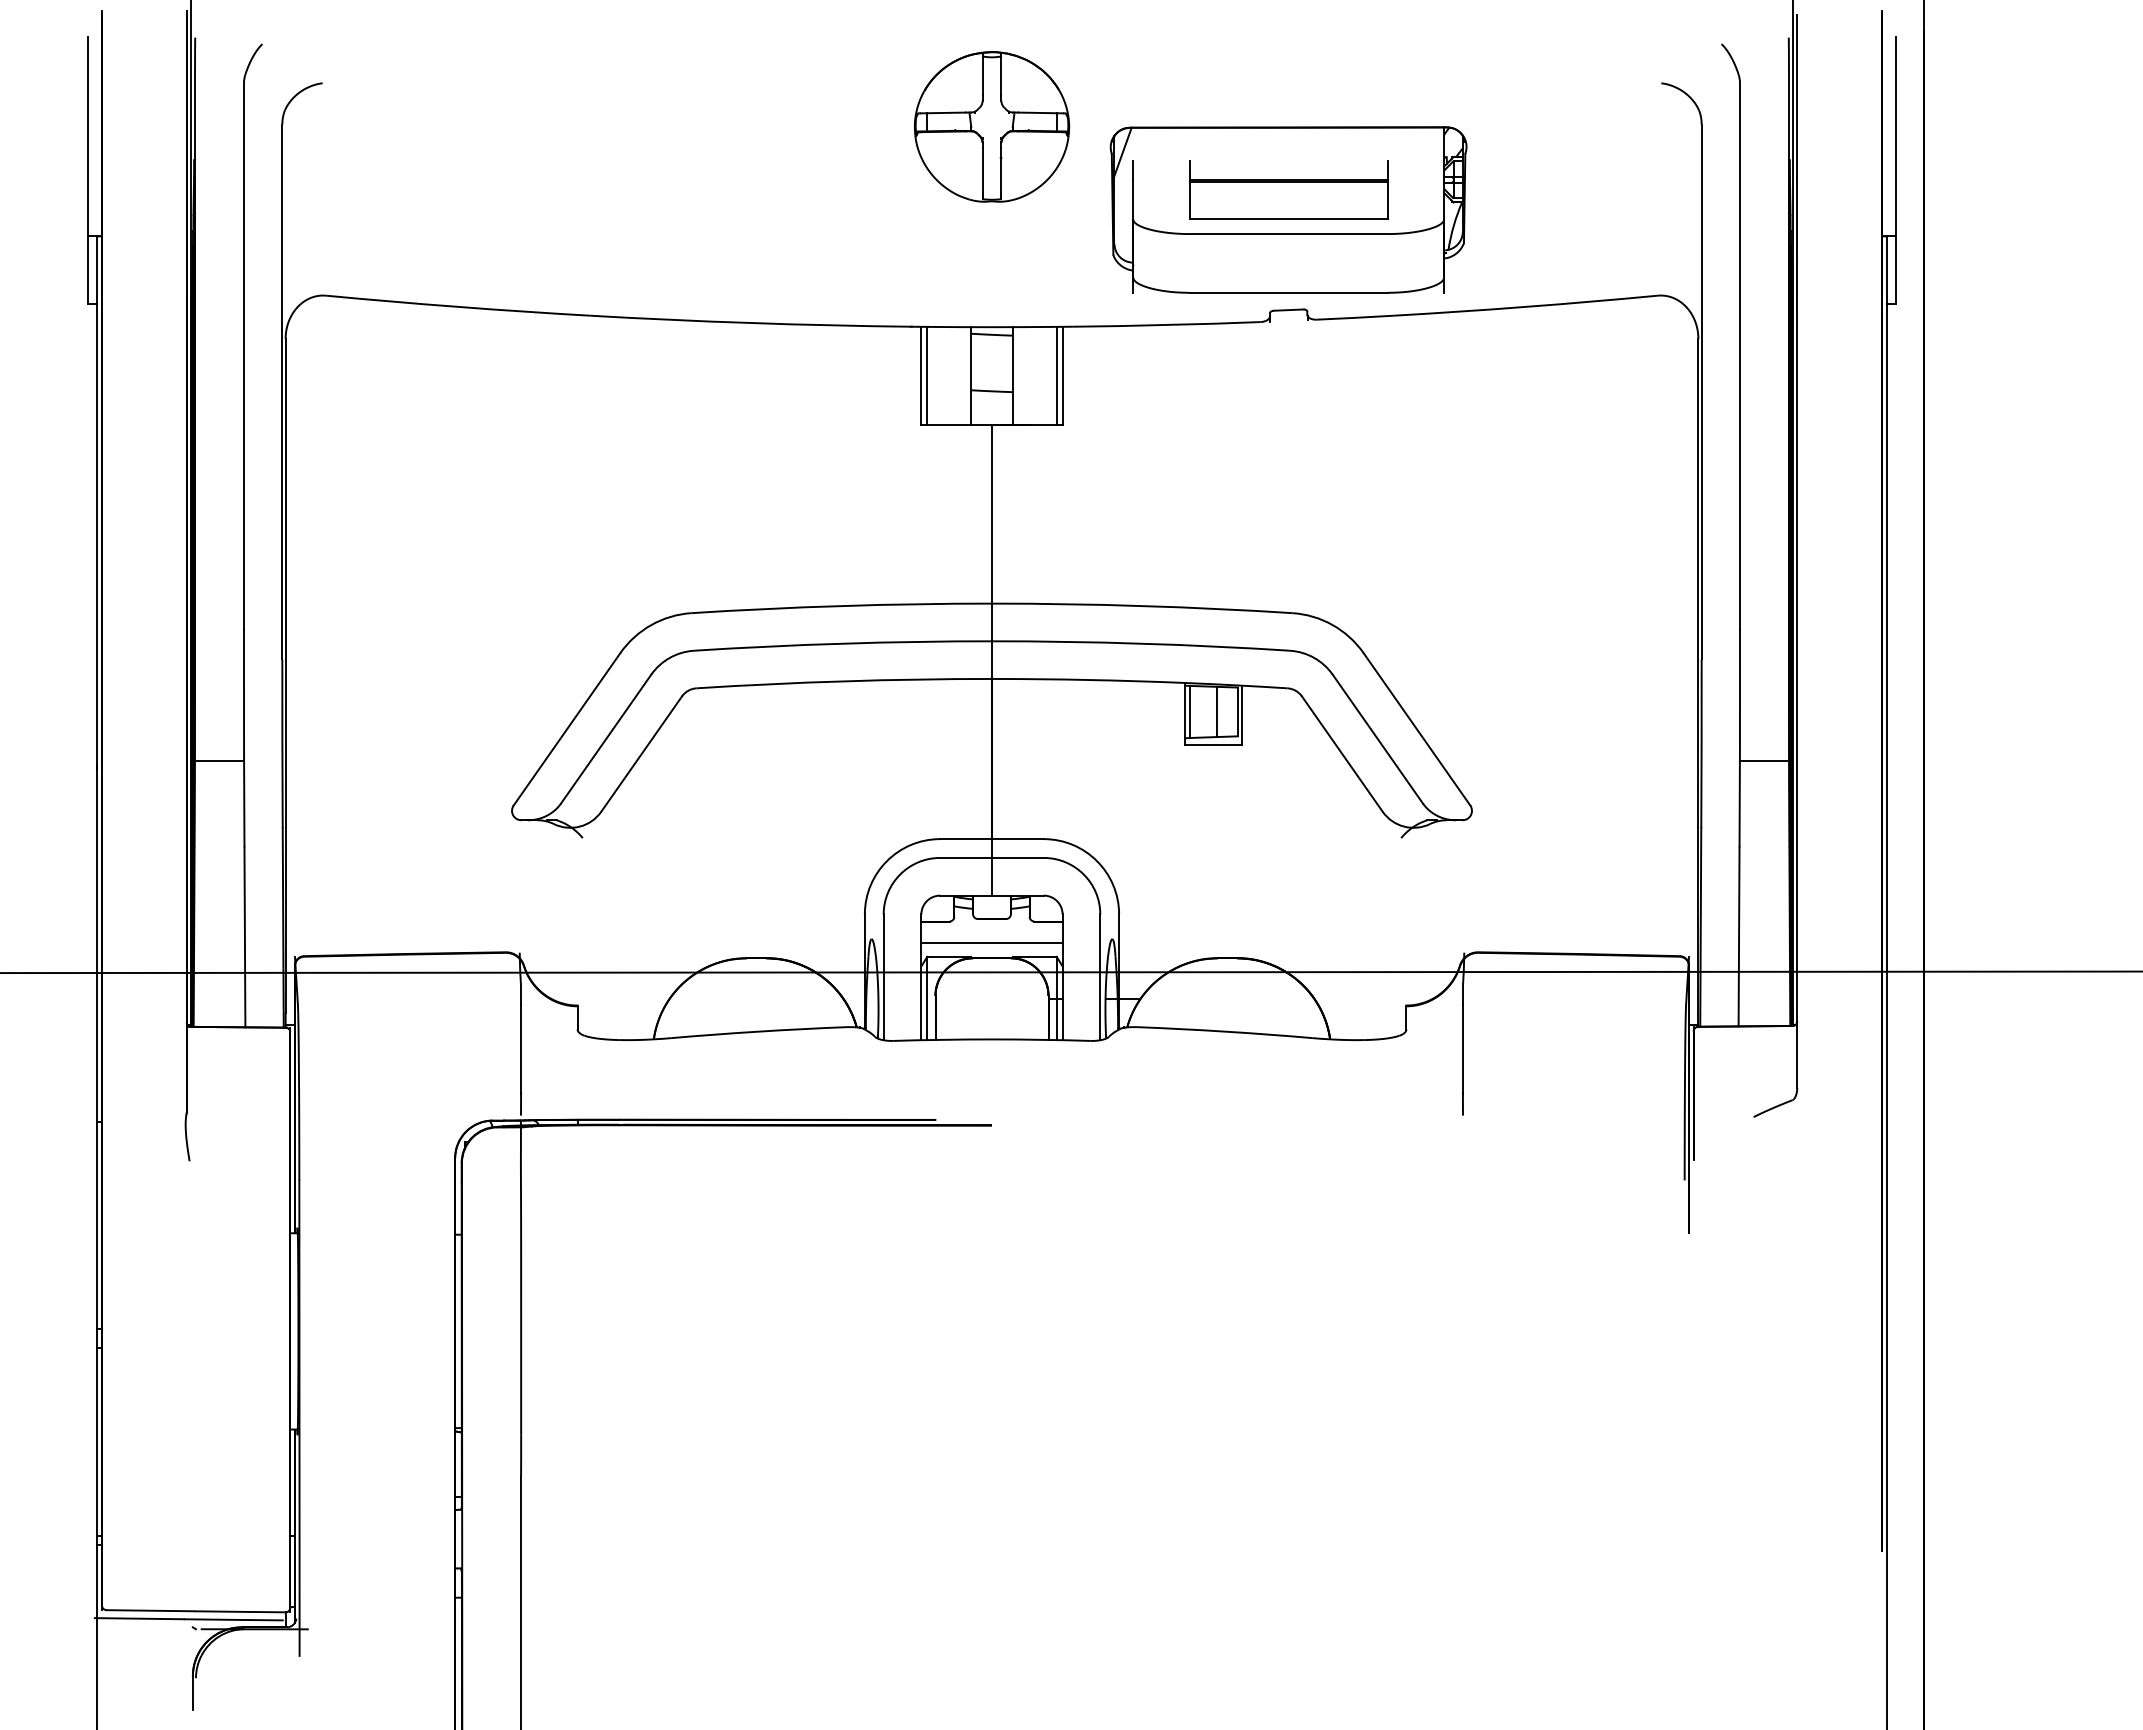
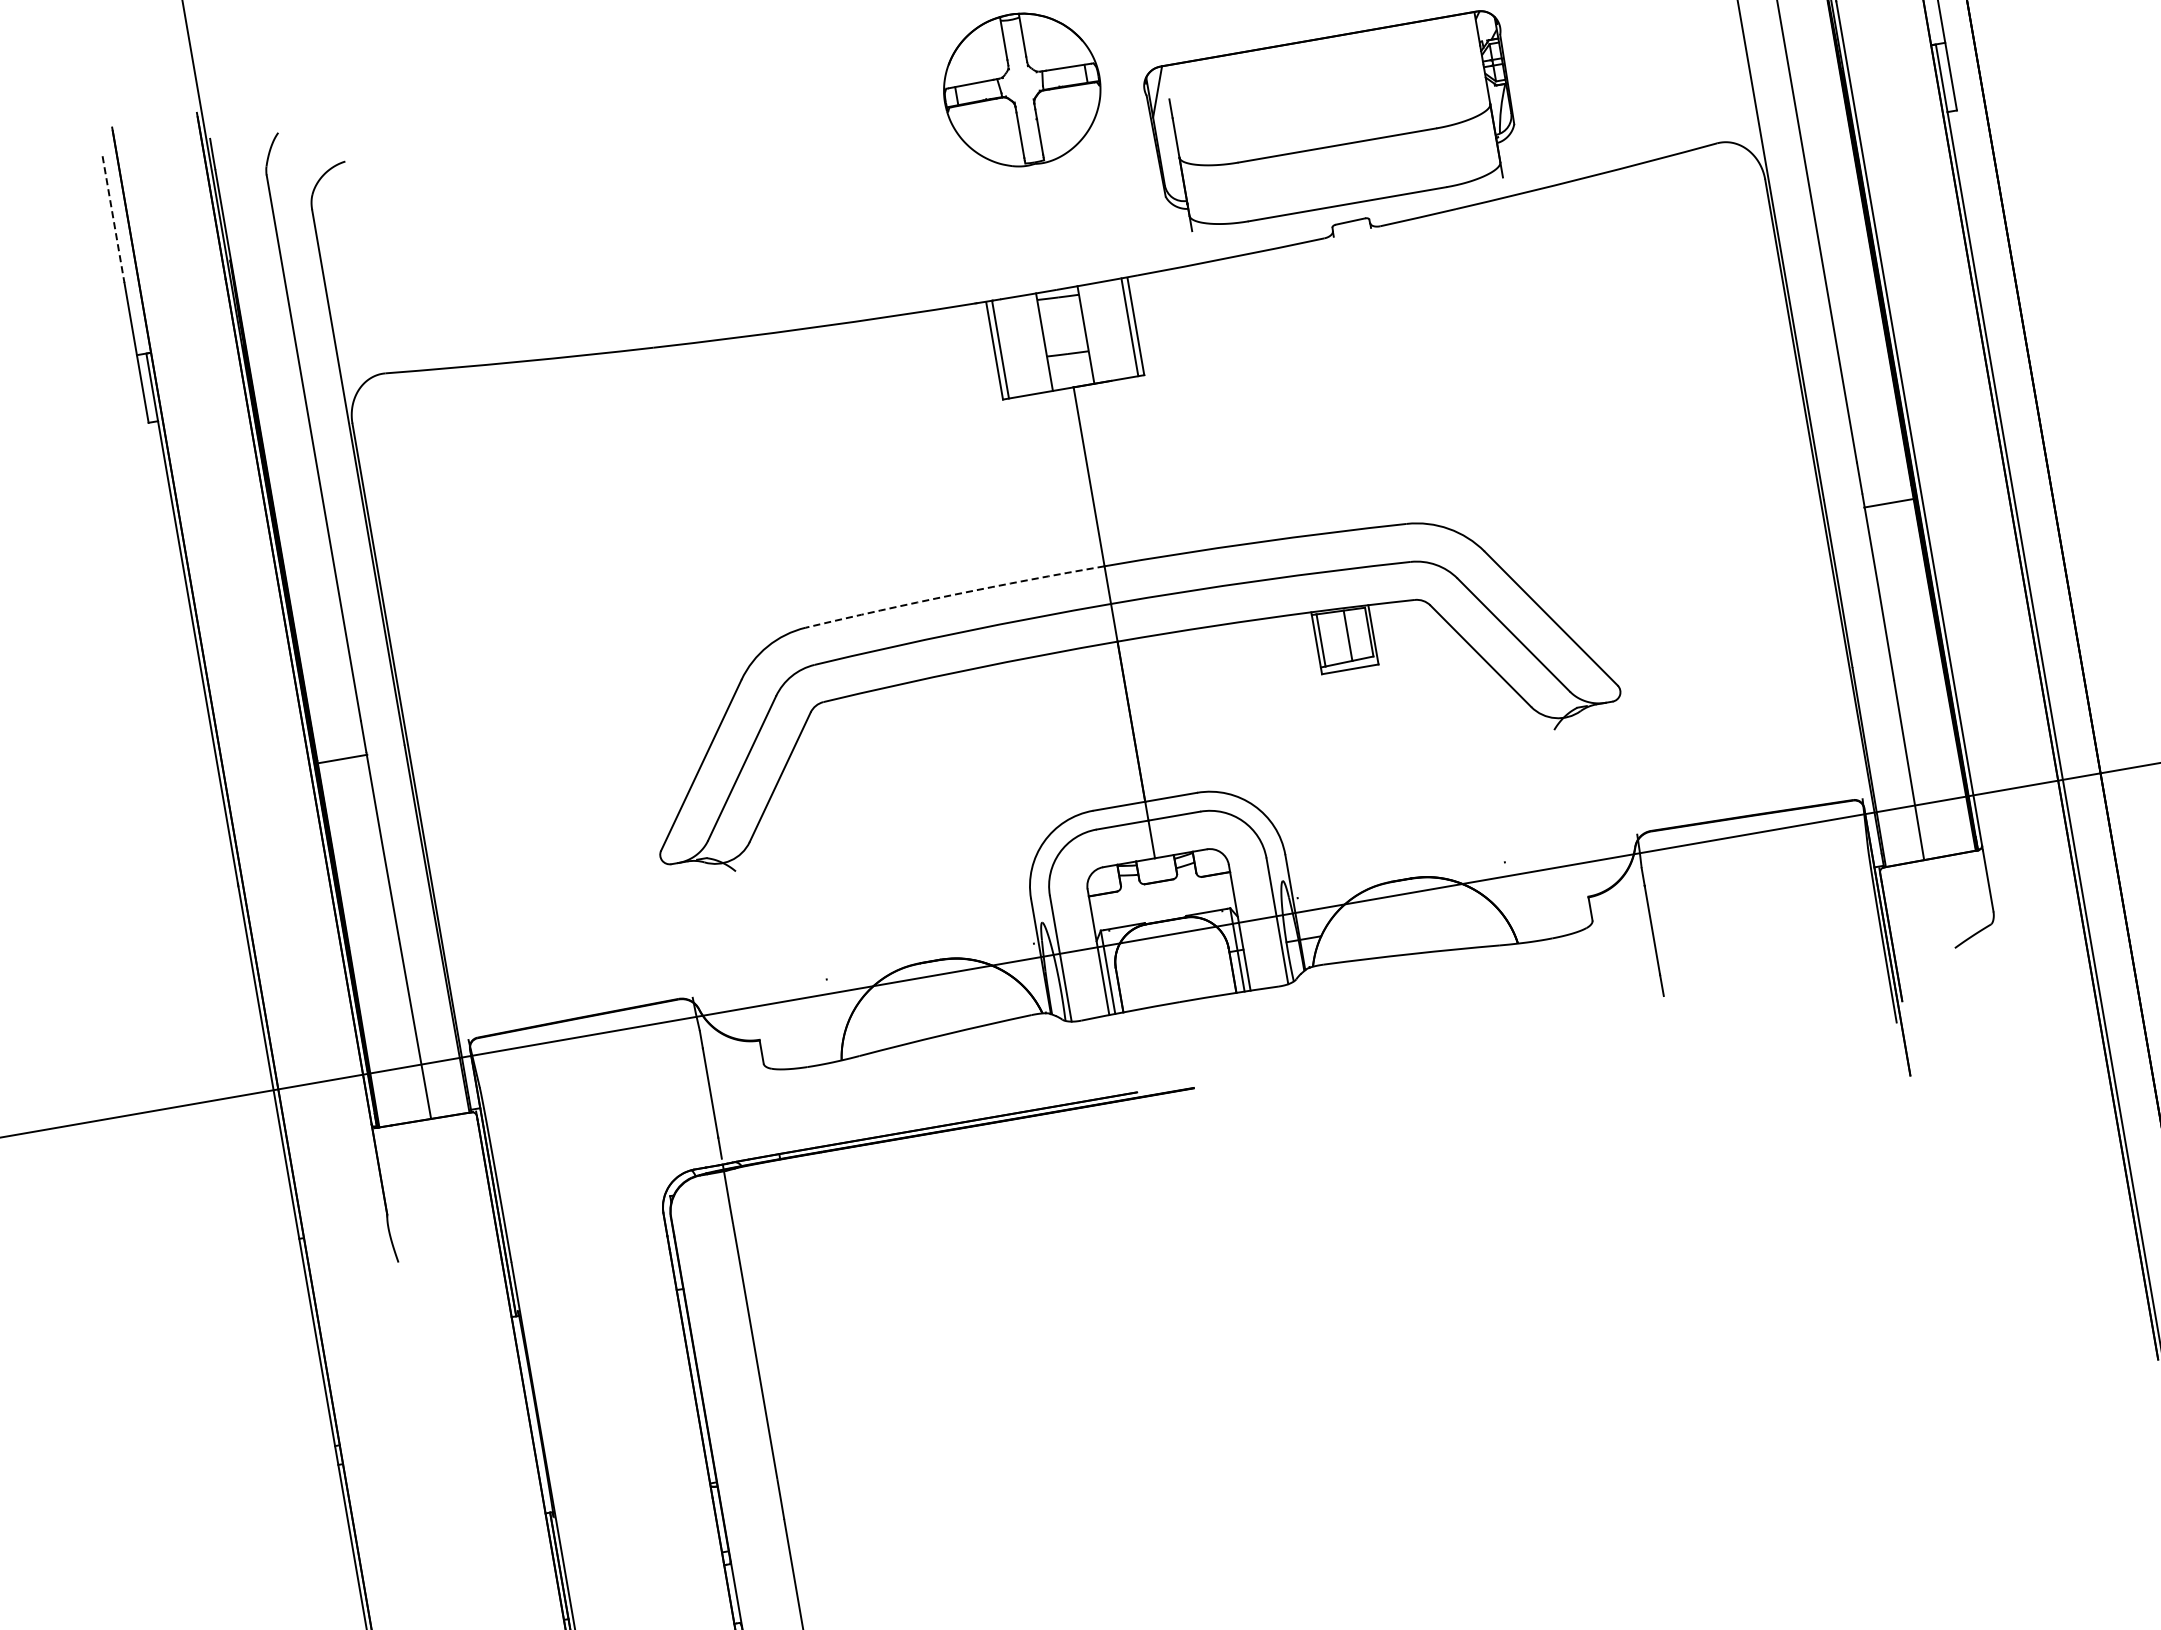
line: (87, 101) -> (113, 220), solid -> dashed
part: (1288, 189) -> (1329, 100), removed
arc: (841, 606) -> (954, 595), solid -> dashed
line: (219, 761) -> (342, 759), moved
line: (1764, 761) -> (1889, 503), moved
line: (991, 942) -> (1162, 905), removed

